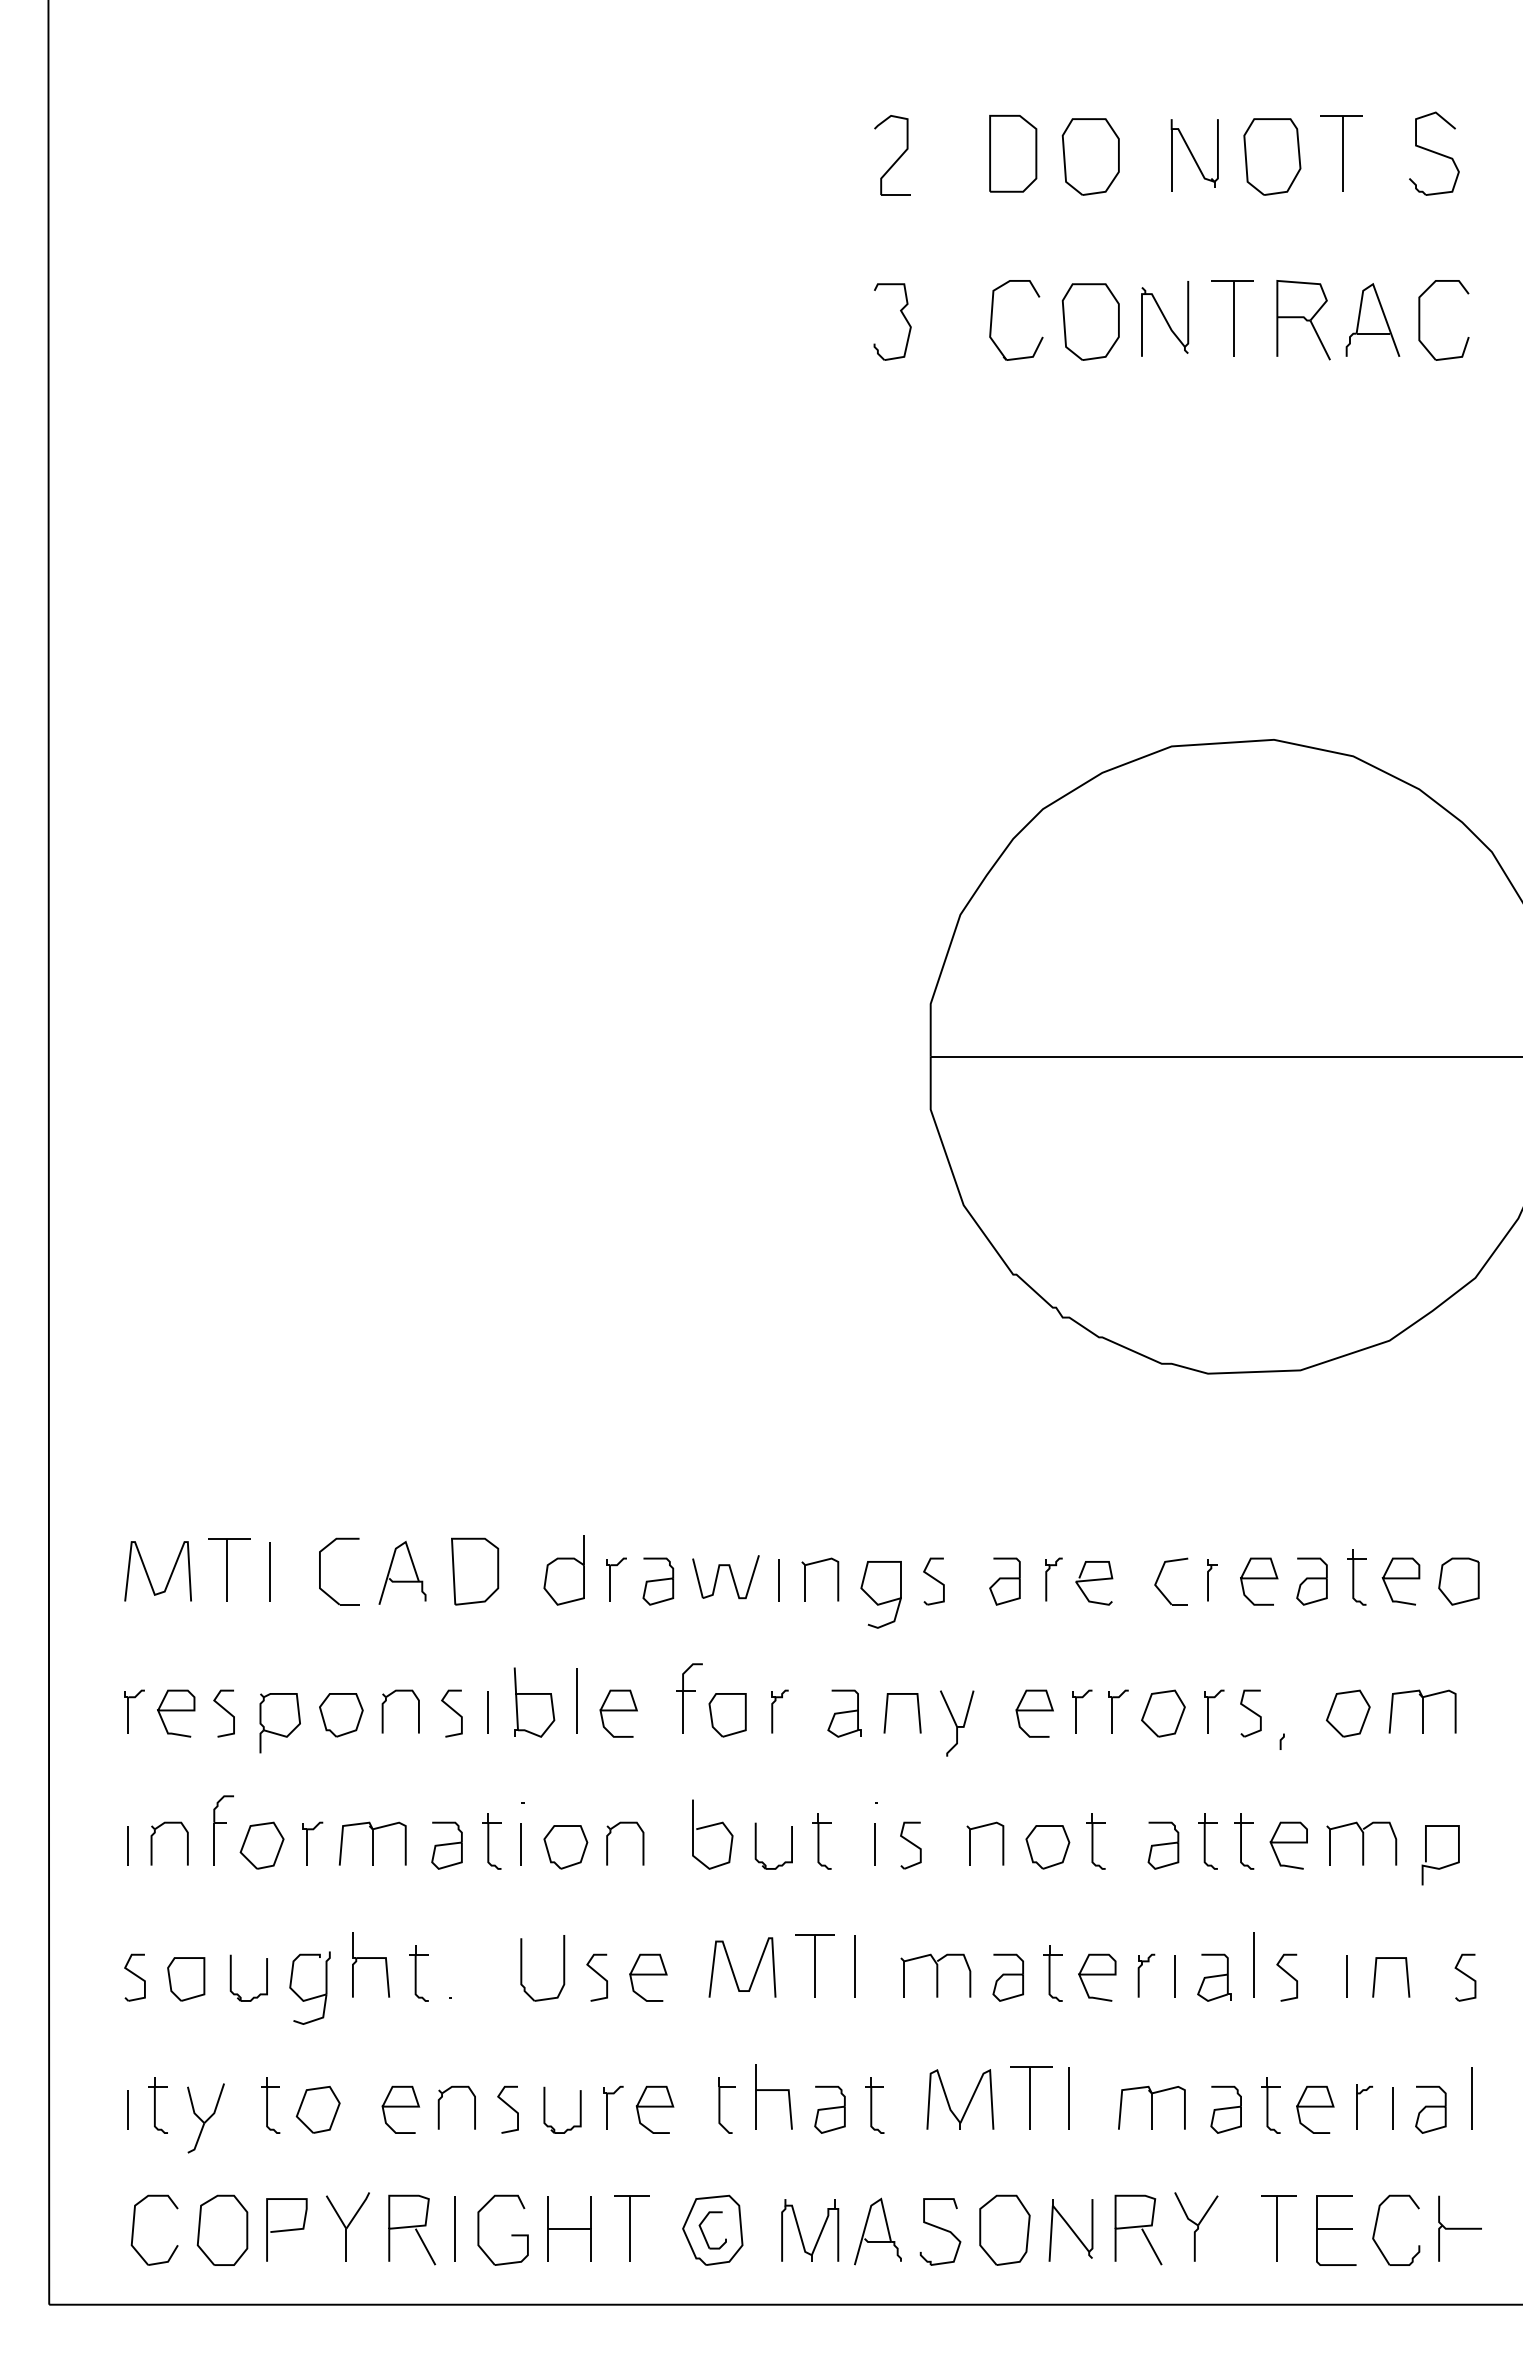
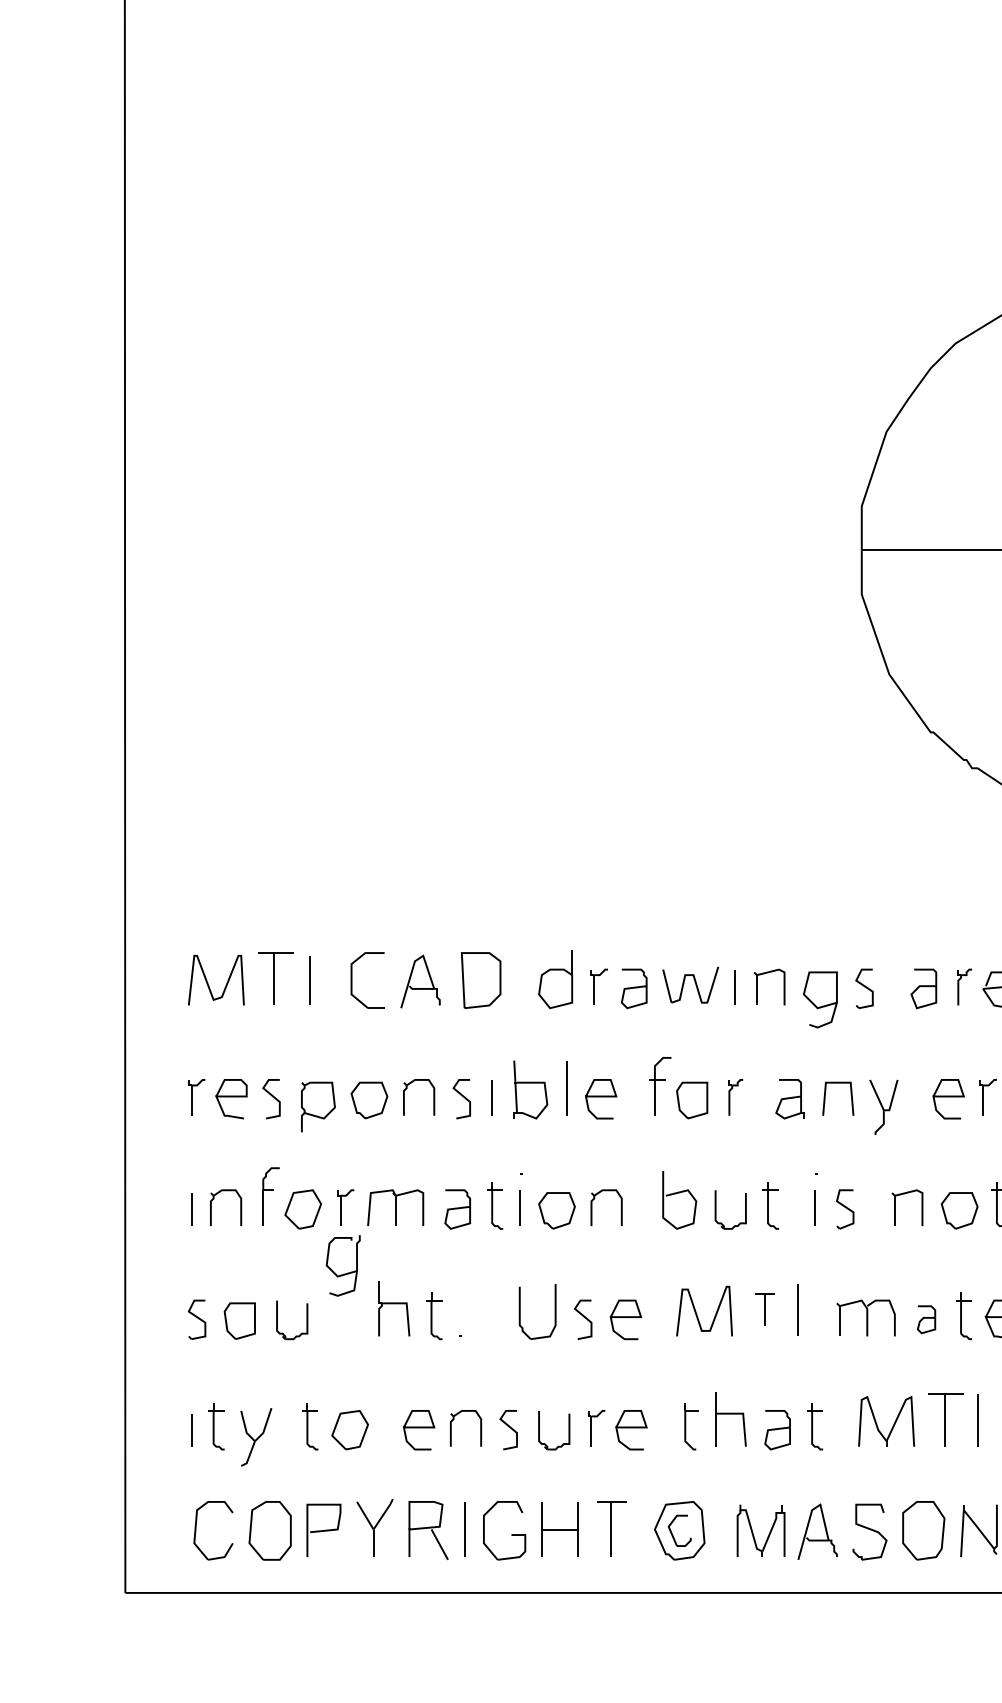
part: (814, 1965) -> (764, 1309), size x0.6
part: (1007, 1977) -> (925, 1319), size x0.7
part: (311, 1997) -> (344, 1273), moved

